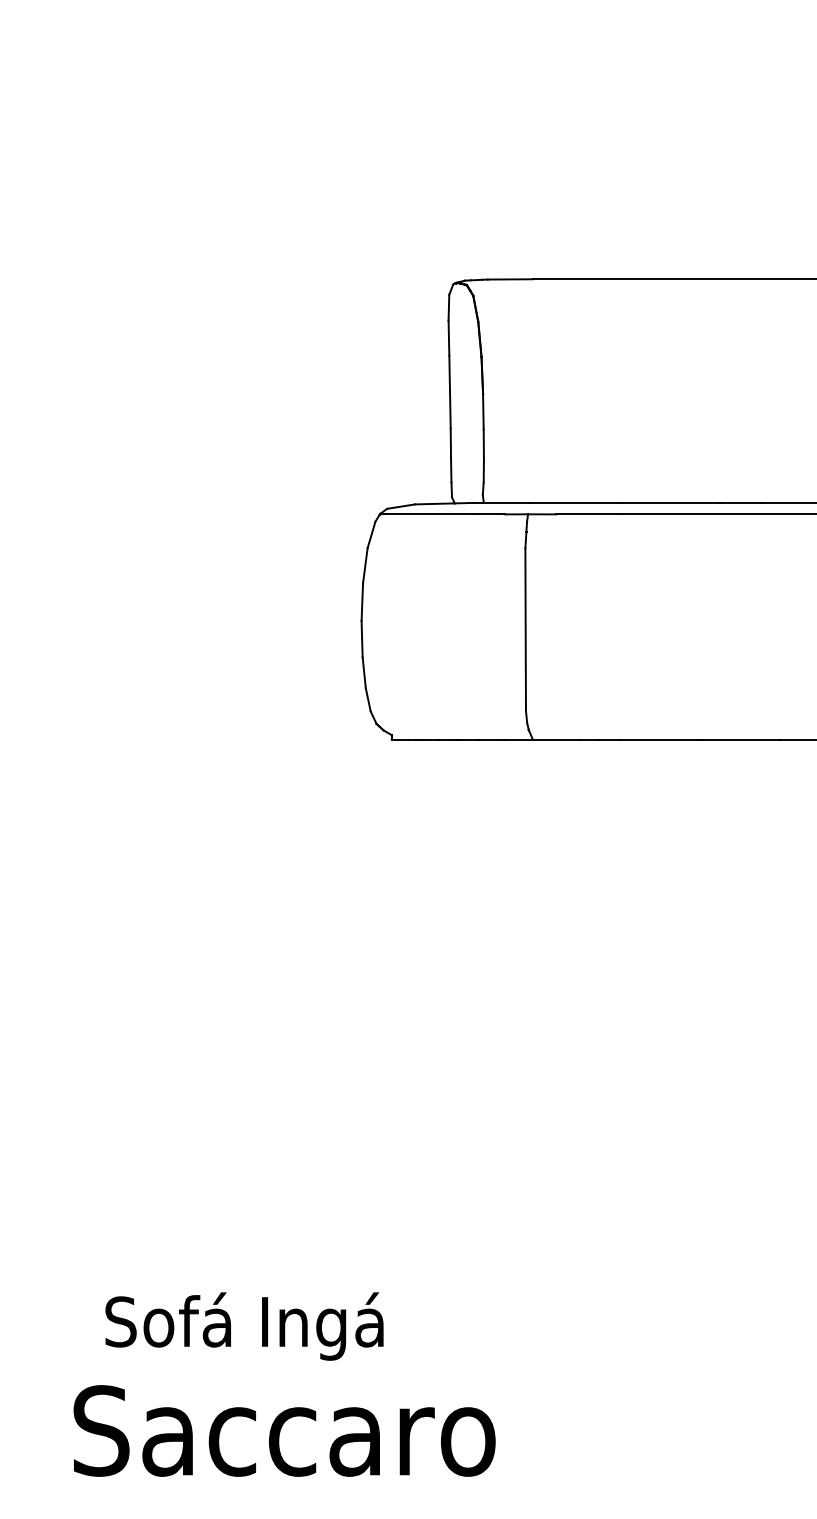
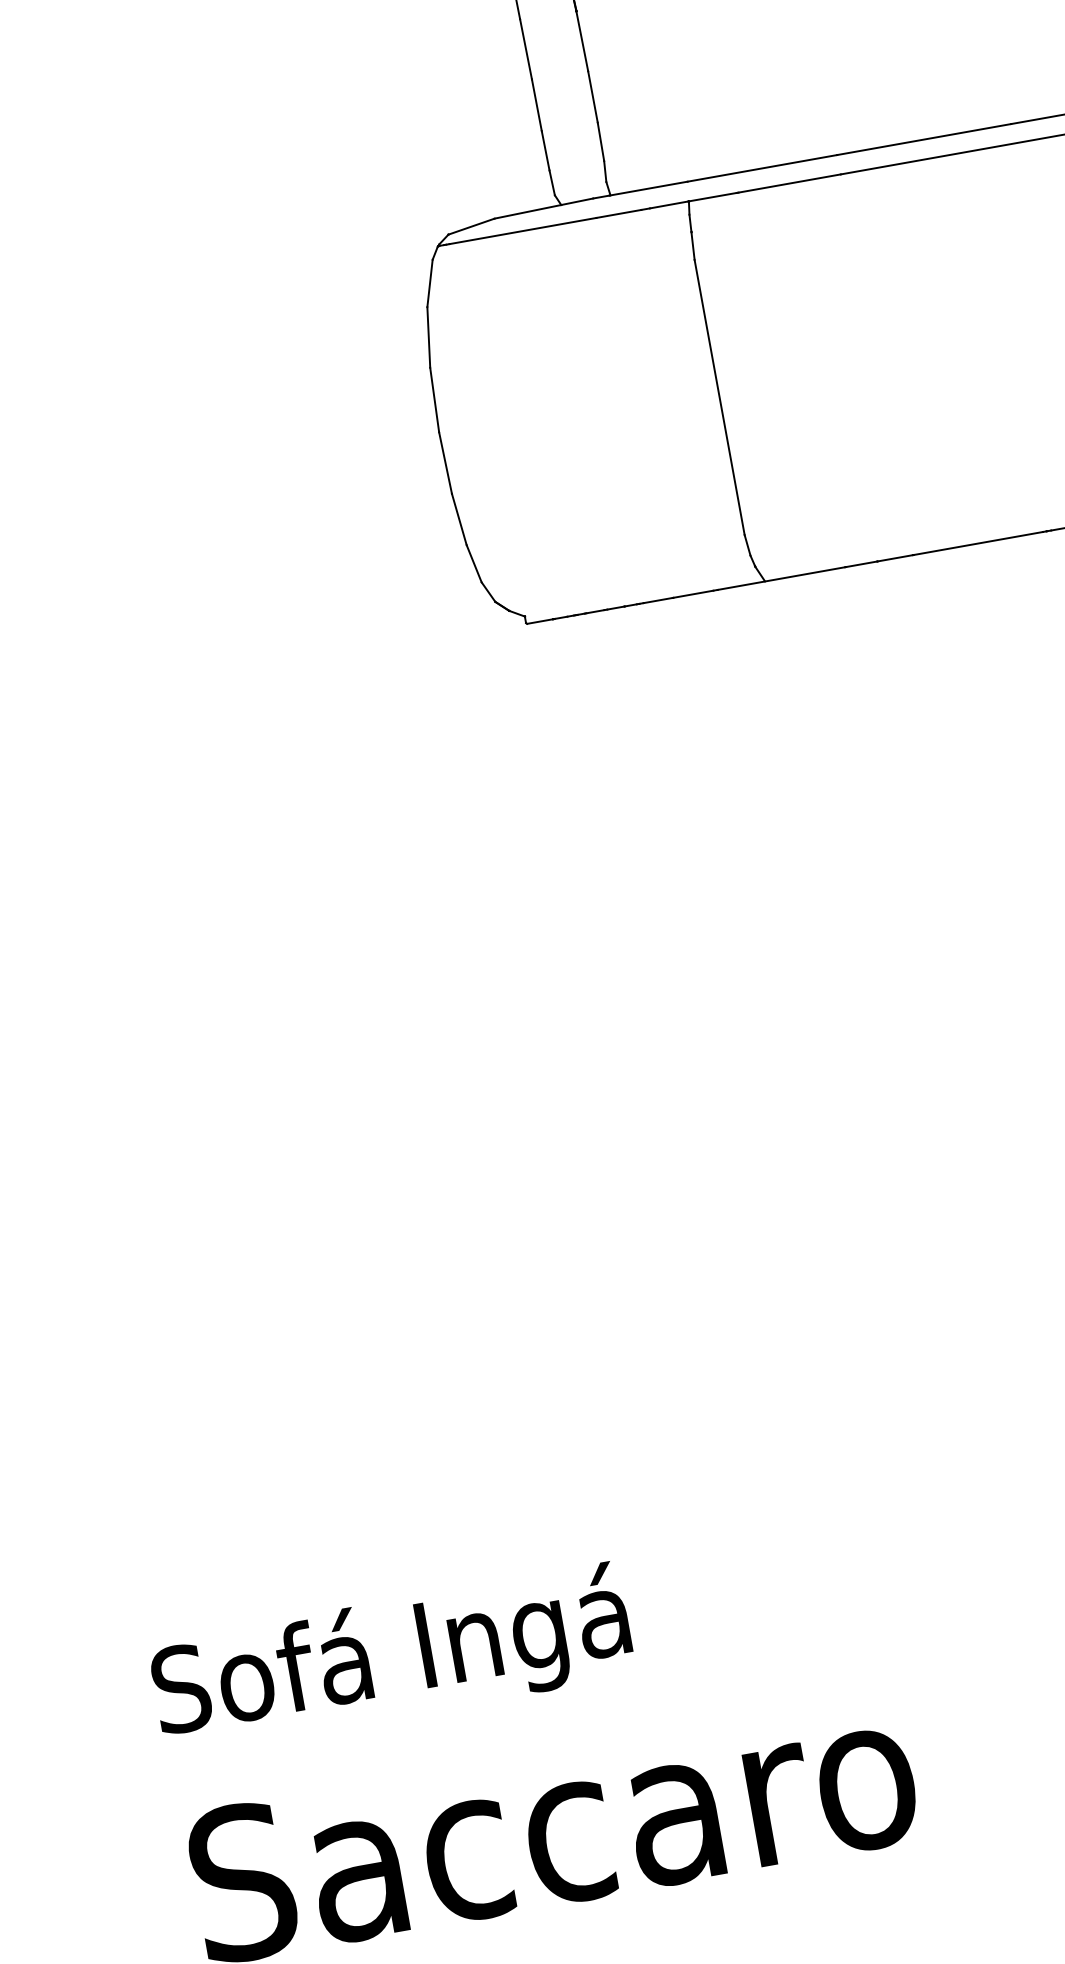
text: (244, 1326) -> (391, 1659), moved

